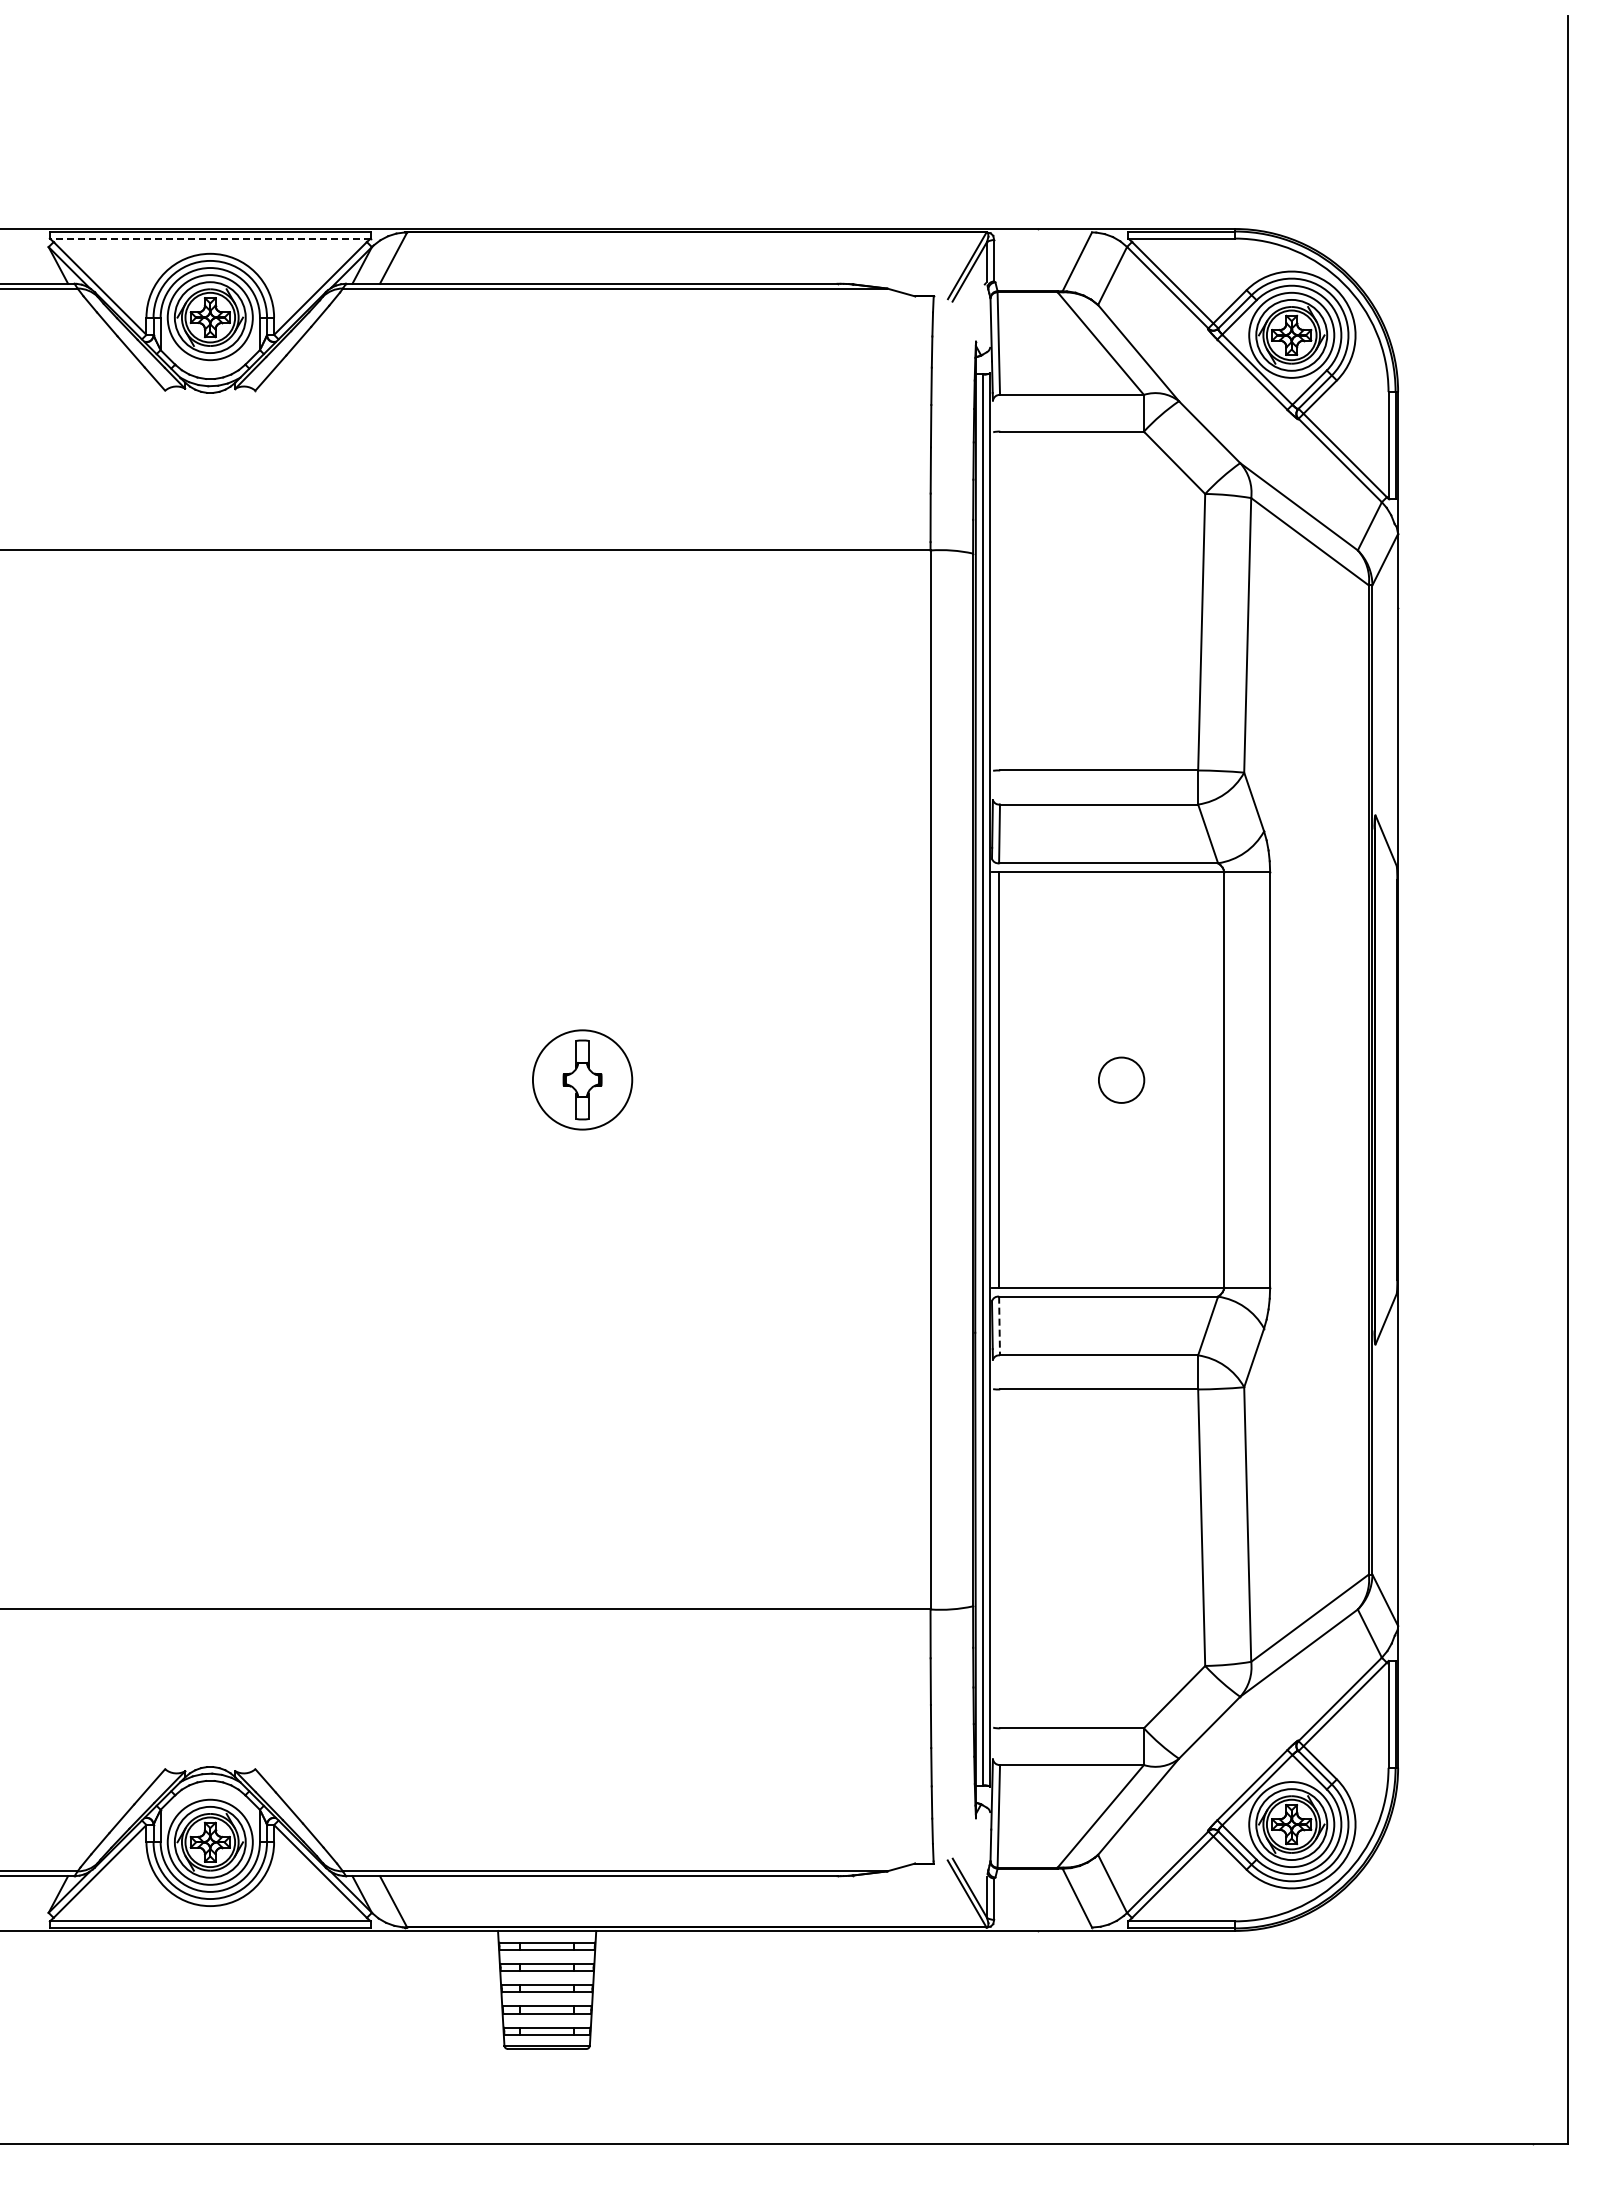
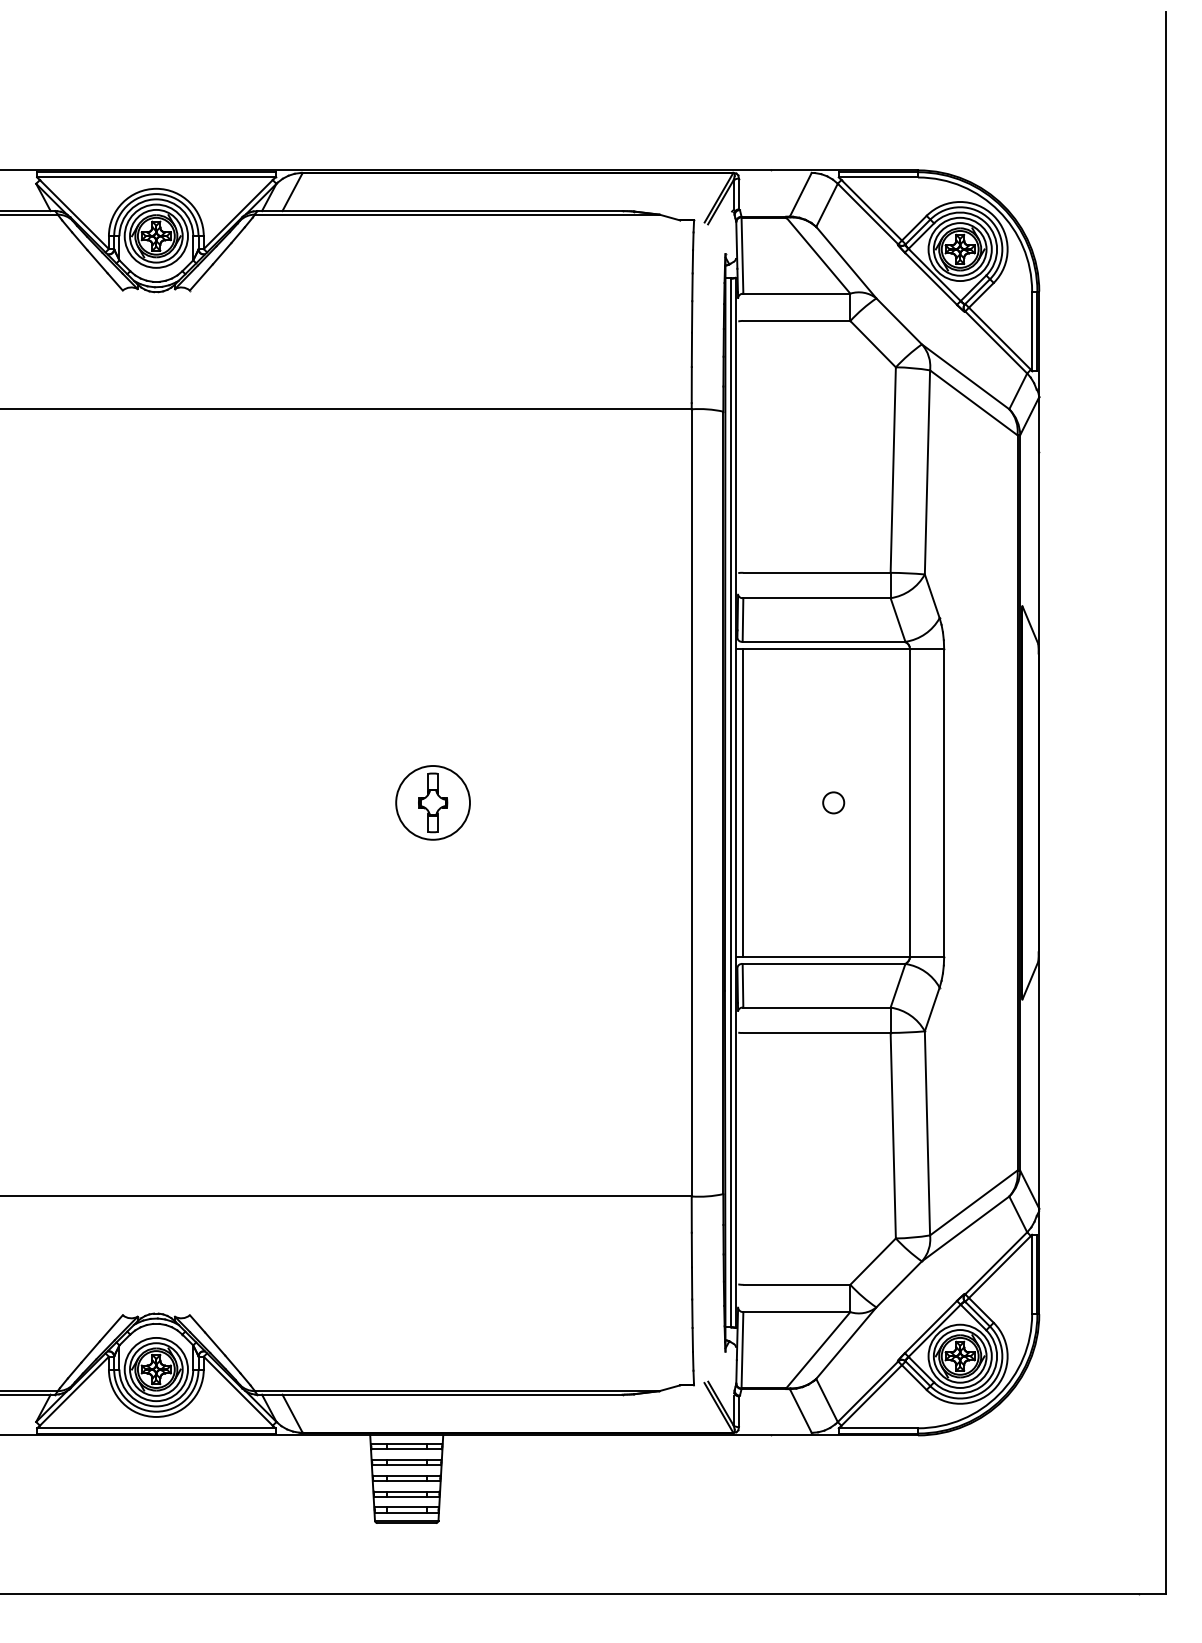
line: (209, 238) -> (155, 177), dashed -> solid
circle: (1121, 1079) -> (833, 802), size x0.62
line: (999, 1326) -> (742, 986), dashed -> solid

